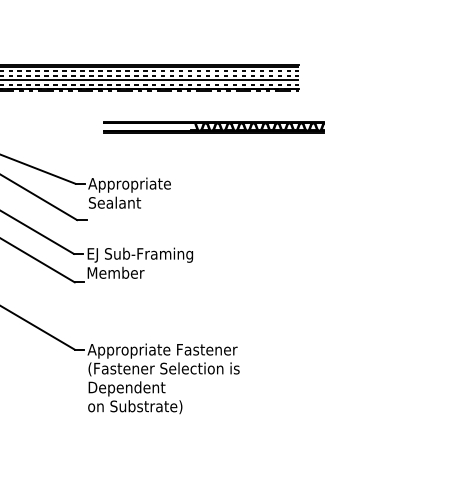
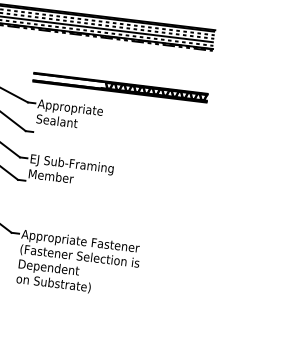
part: (213, 127) -> (119, 87), moved

